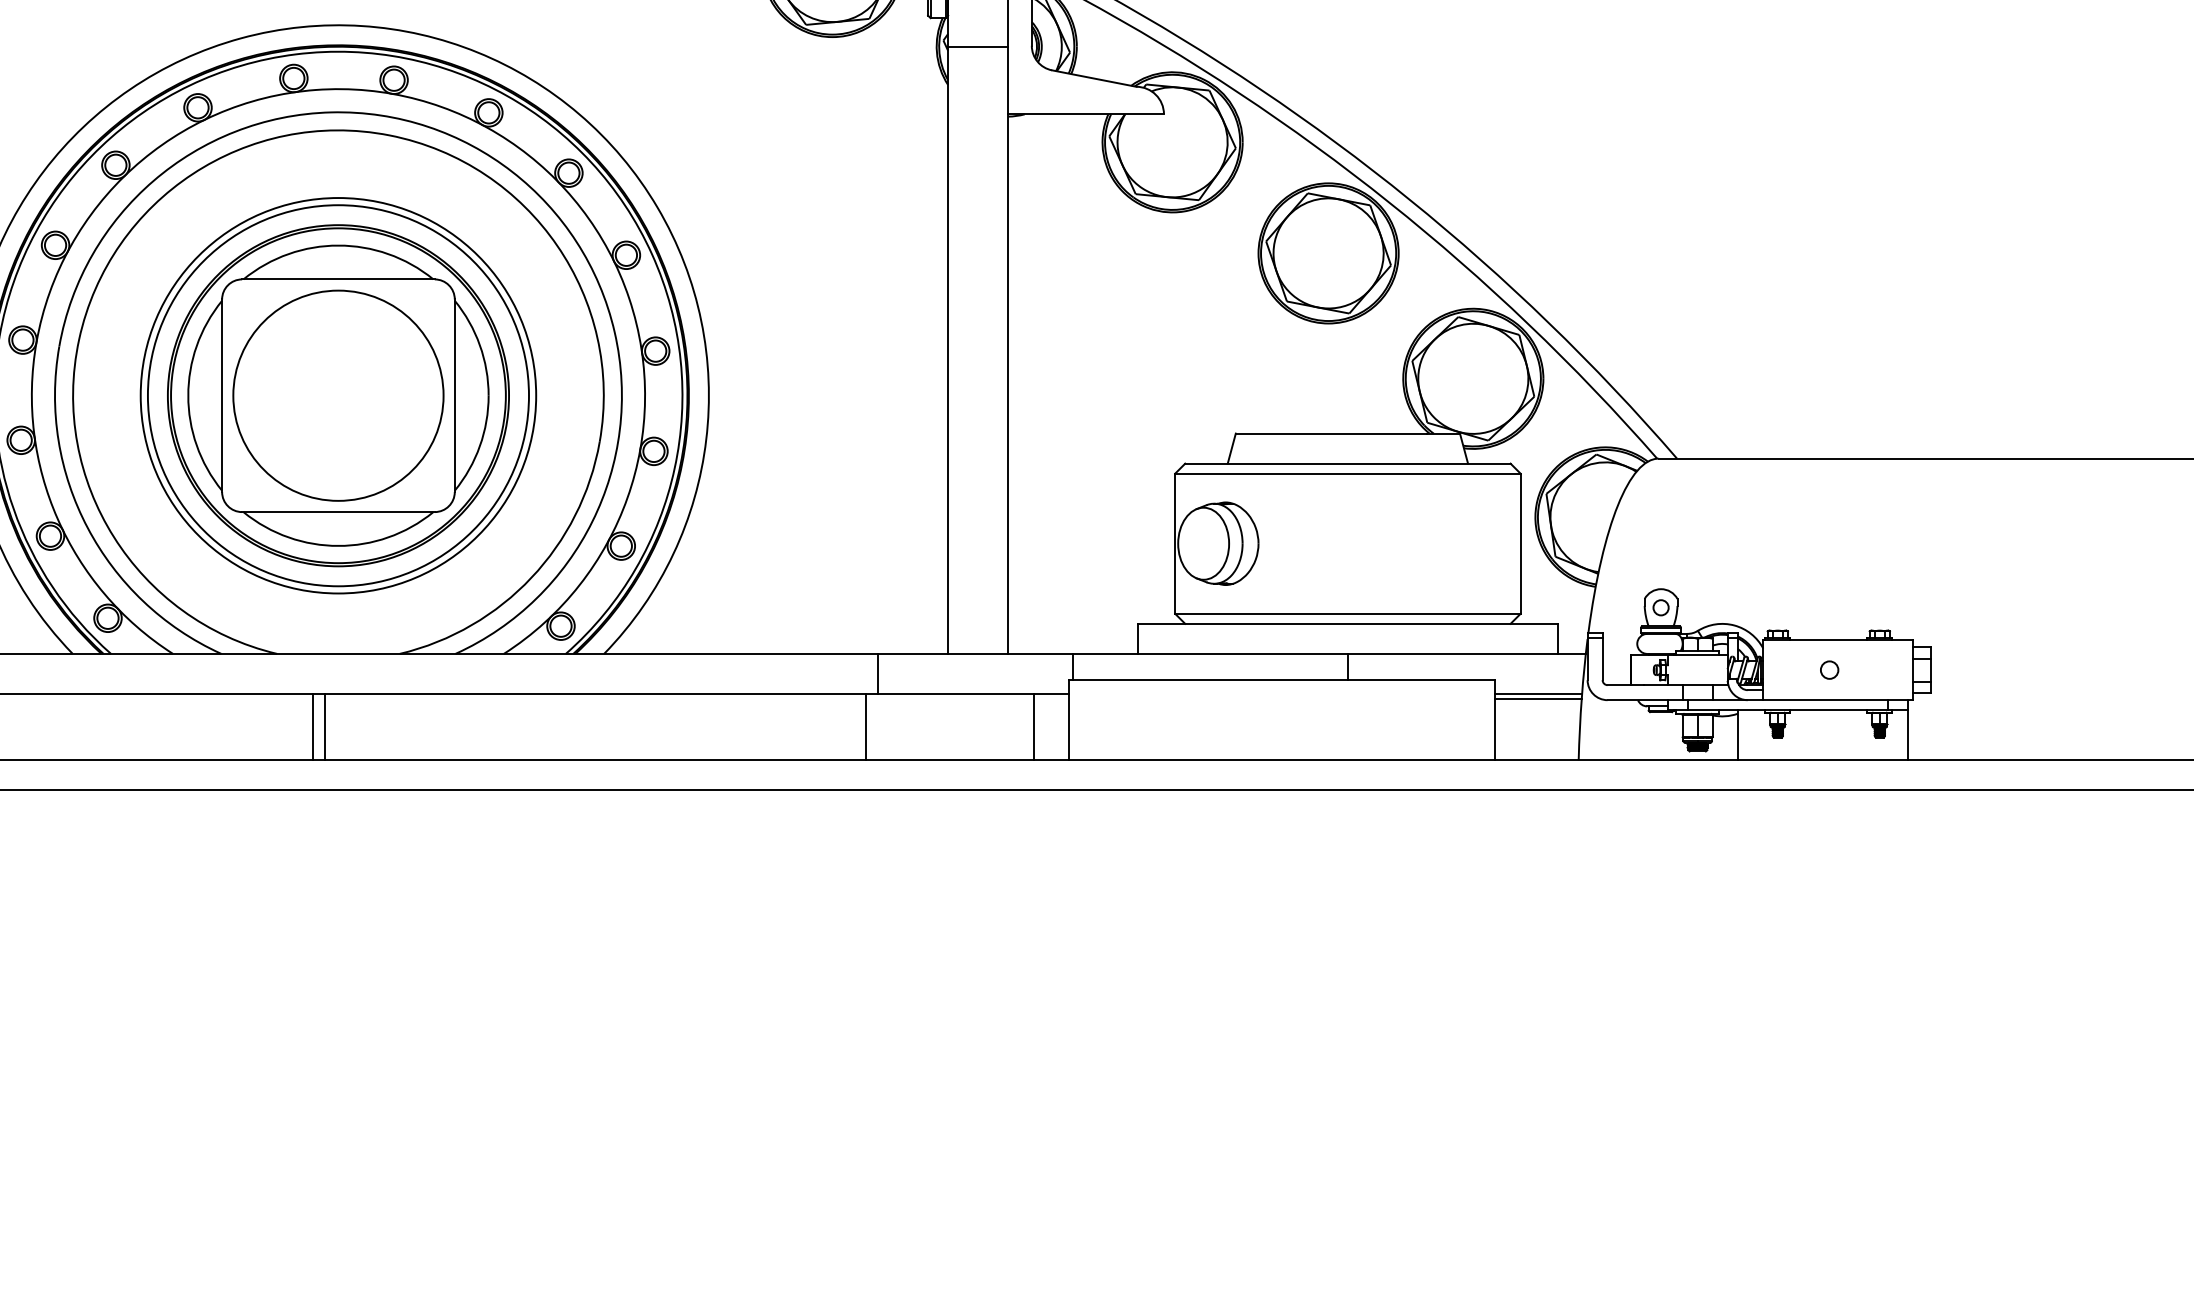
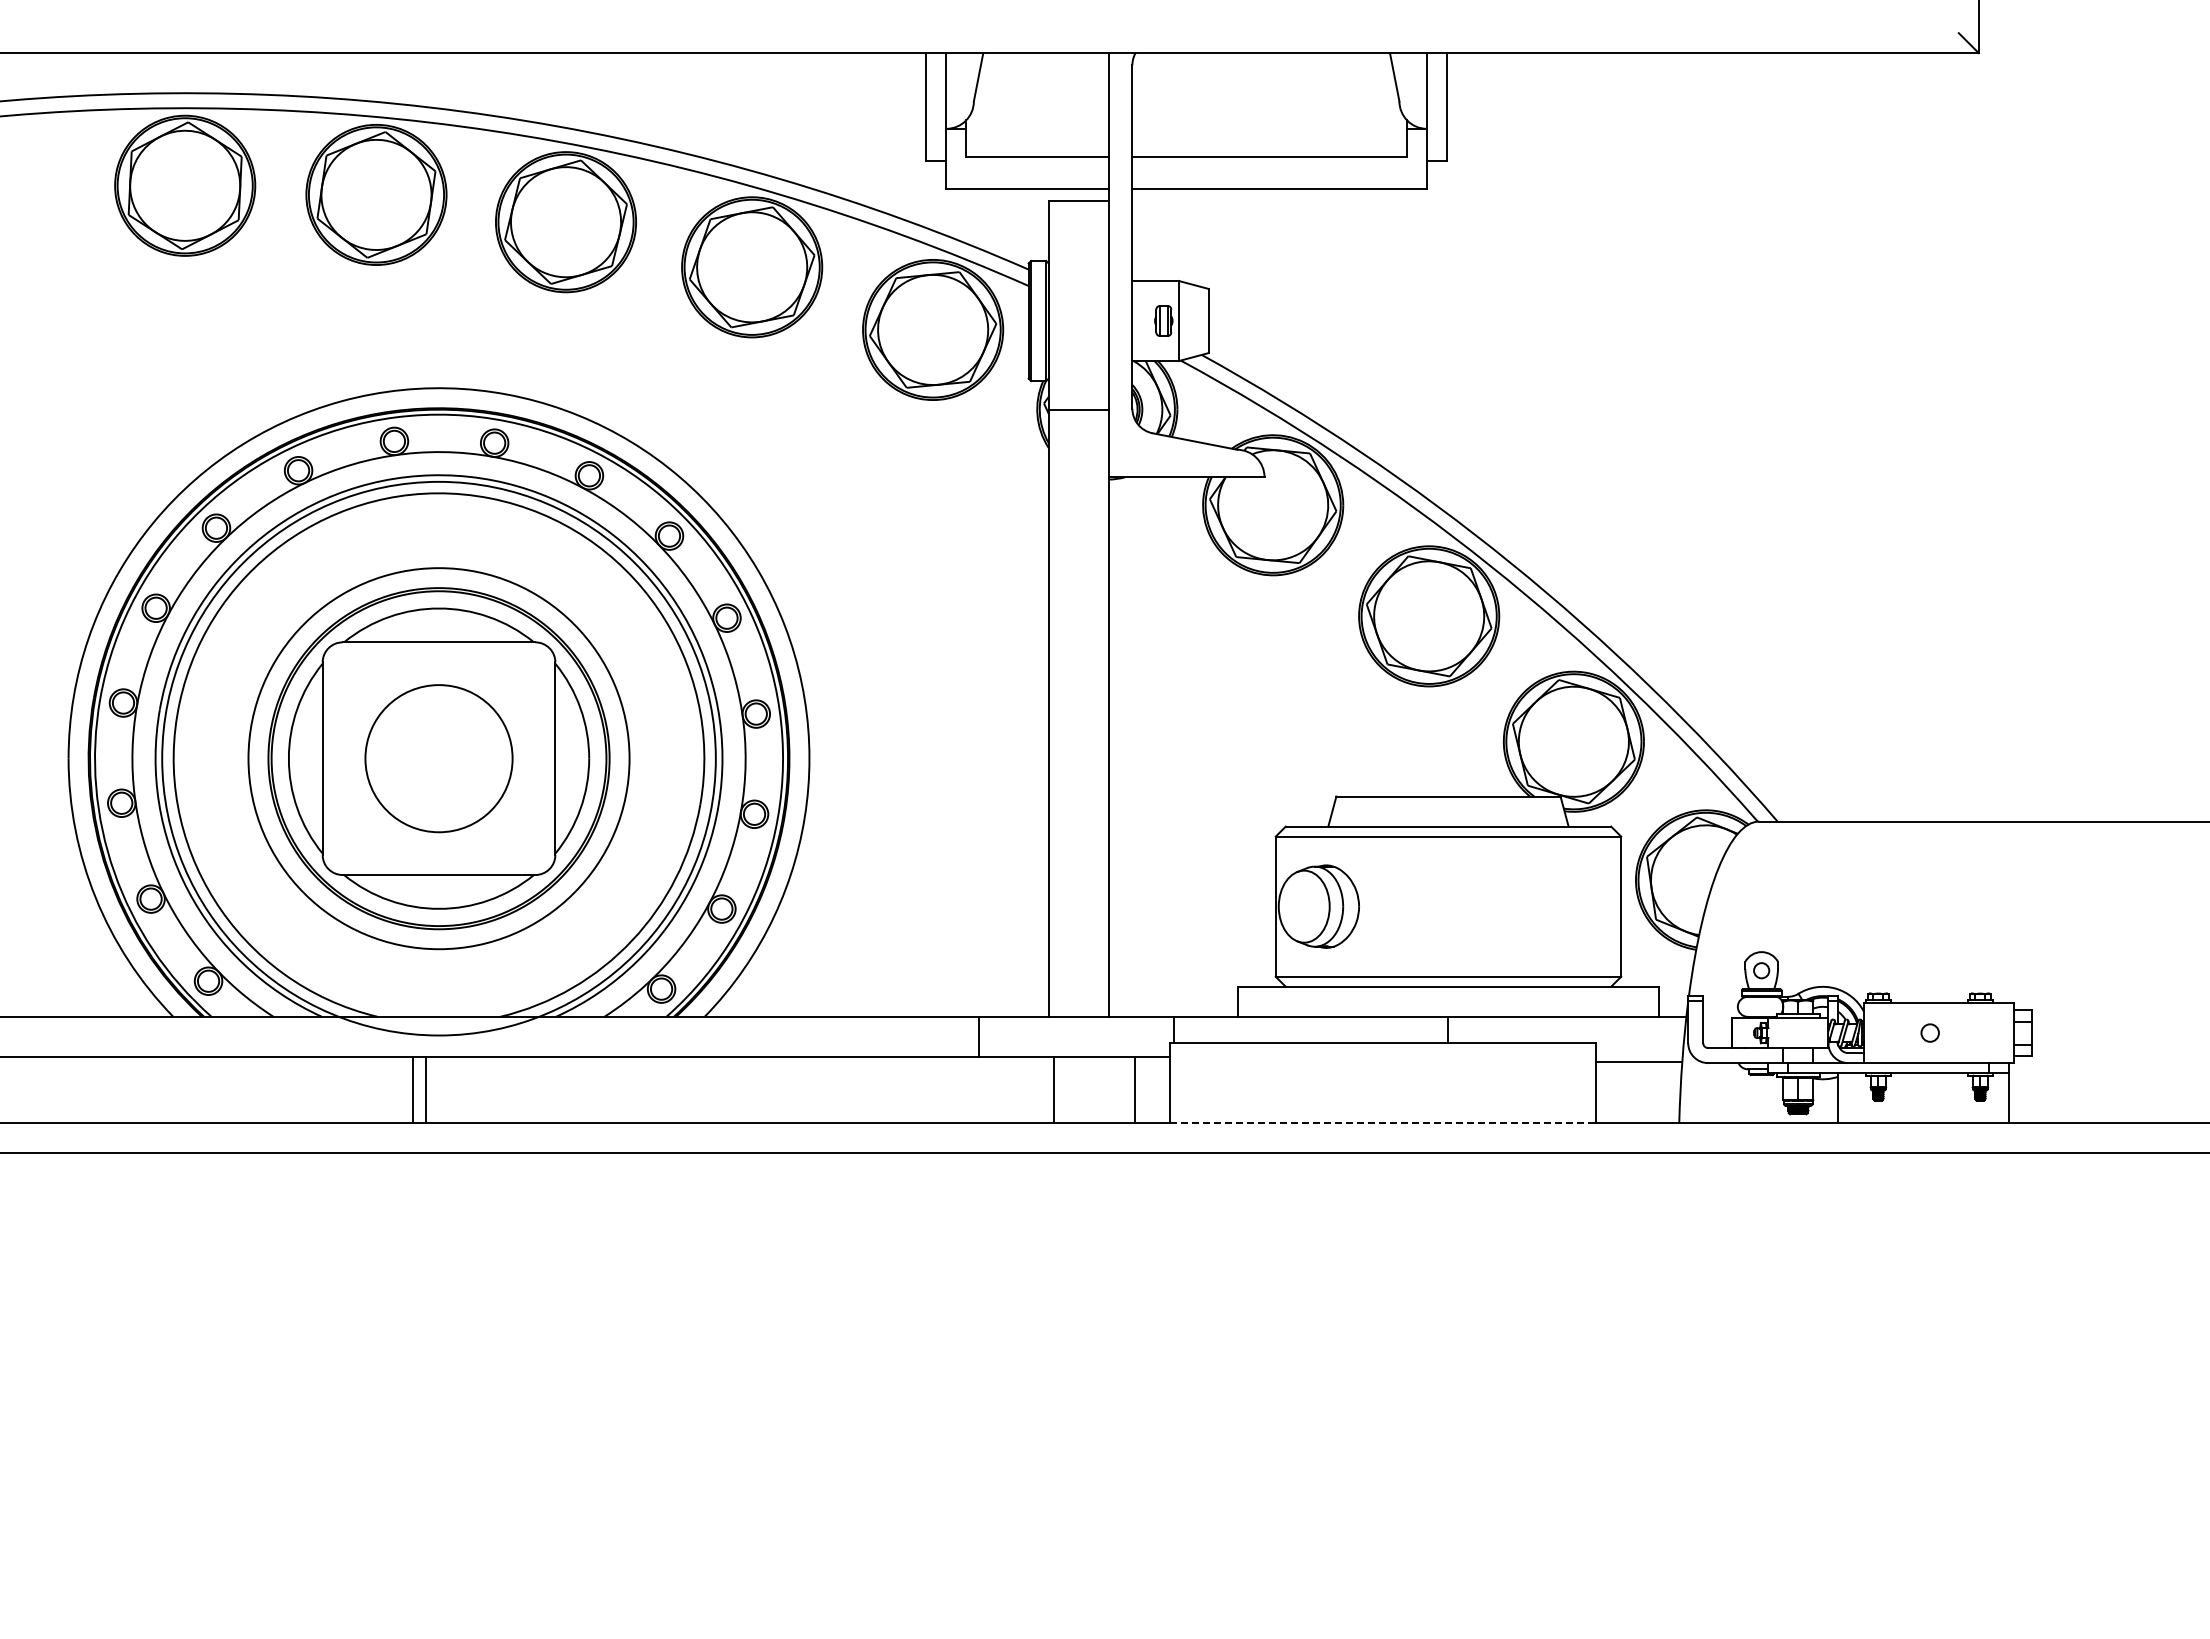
circle: (337, 395) -> (438, 758), size x0.7
circle: (337, 395) -> (438, 758), size x1.4
line: (1537, 693) -> (1638, 1056), removed
line: (865, 726) -> (1053, 1089), moved
line: (1281, 760) -> (1382, 1123), solid -> dashed

